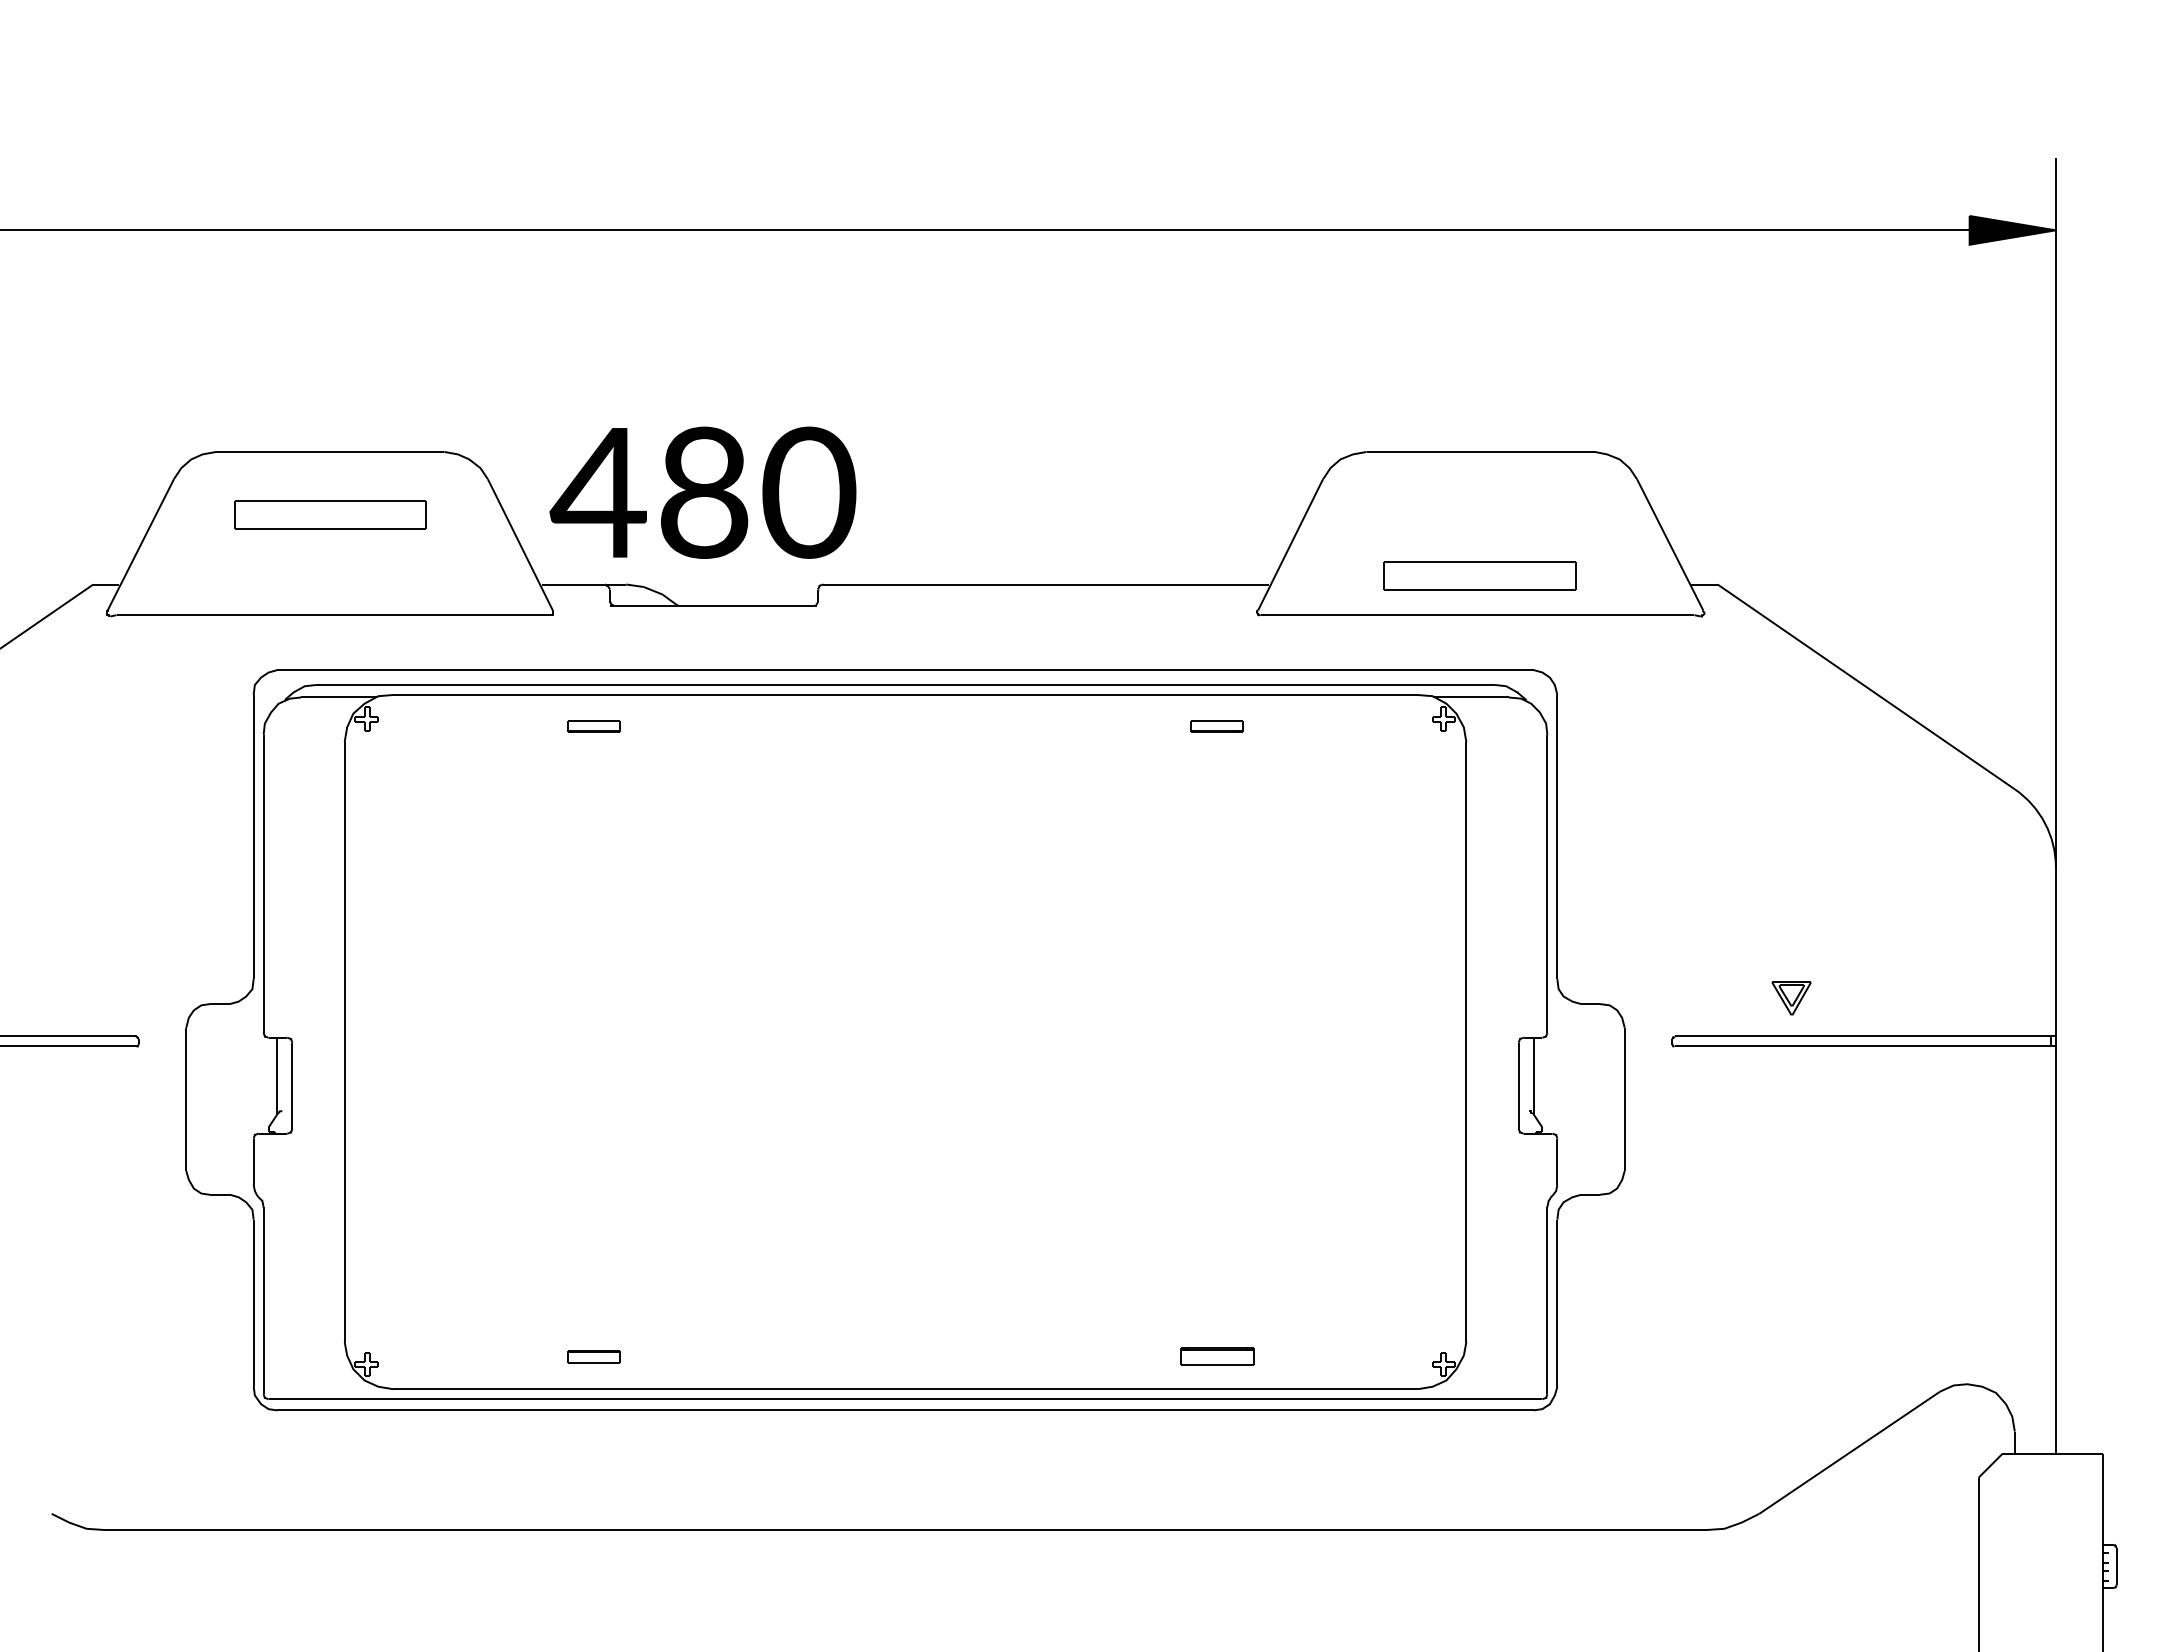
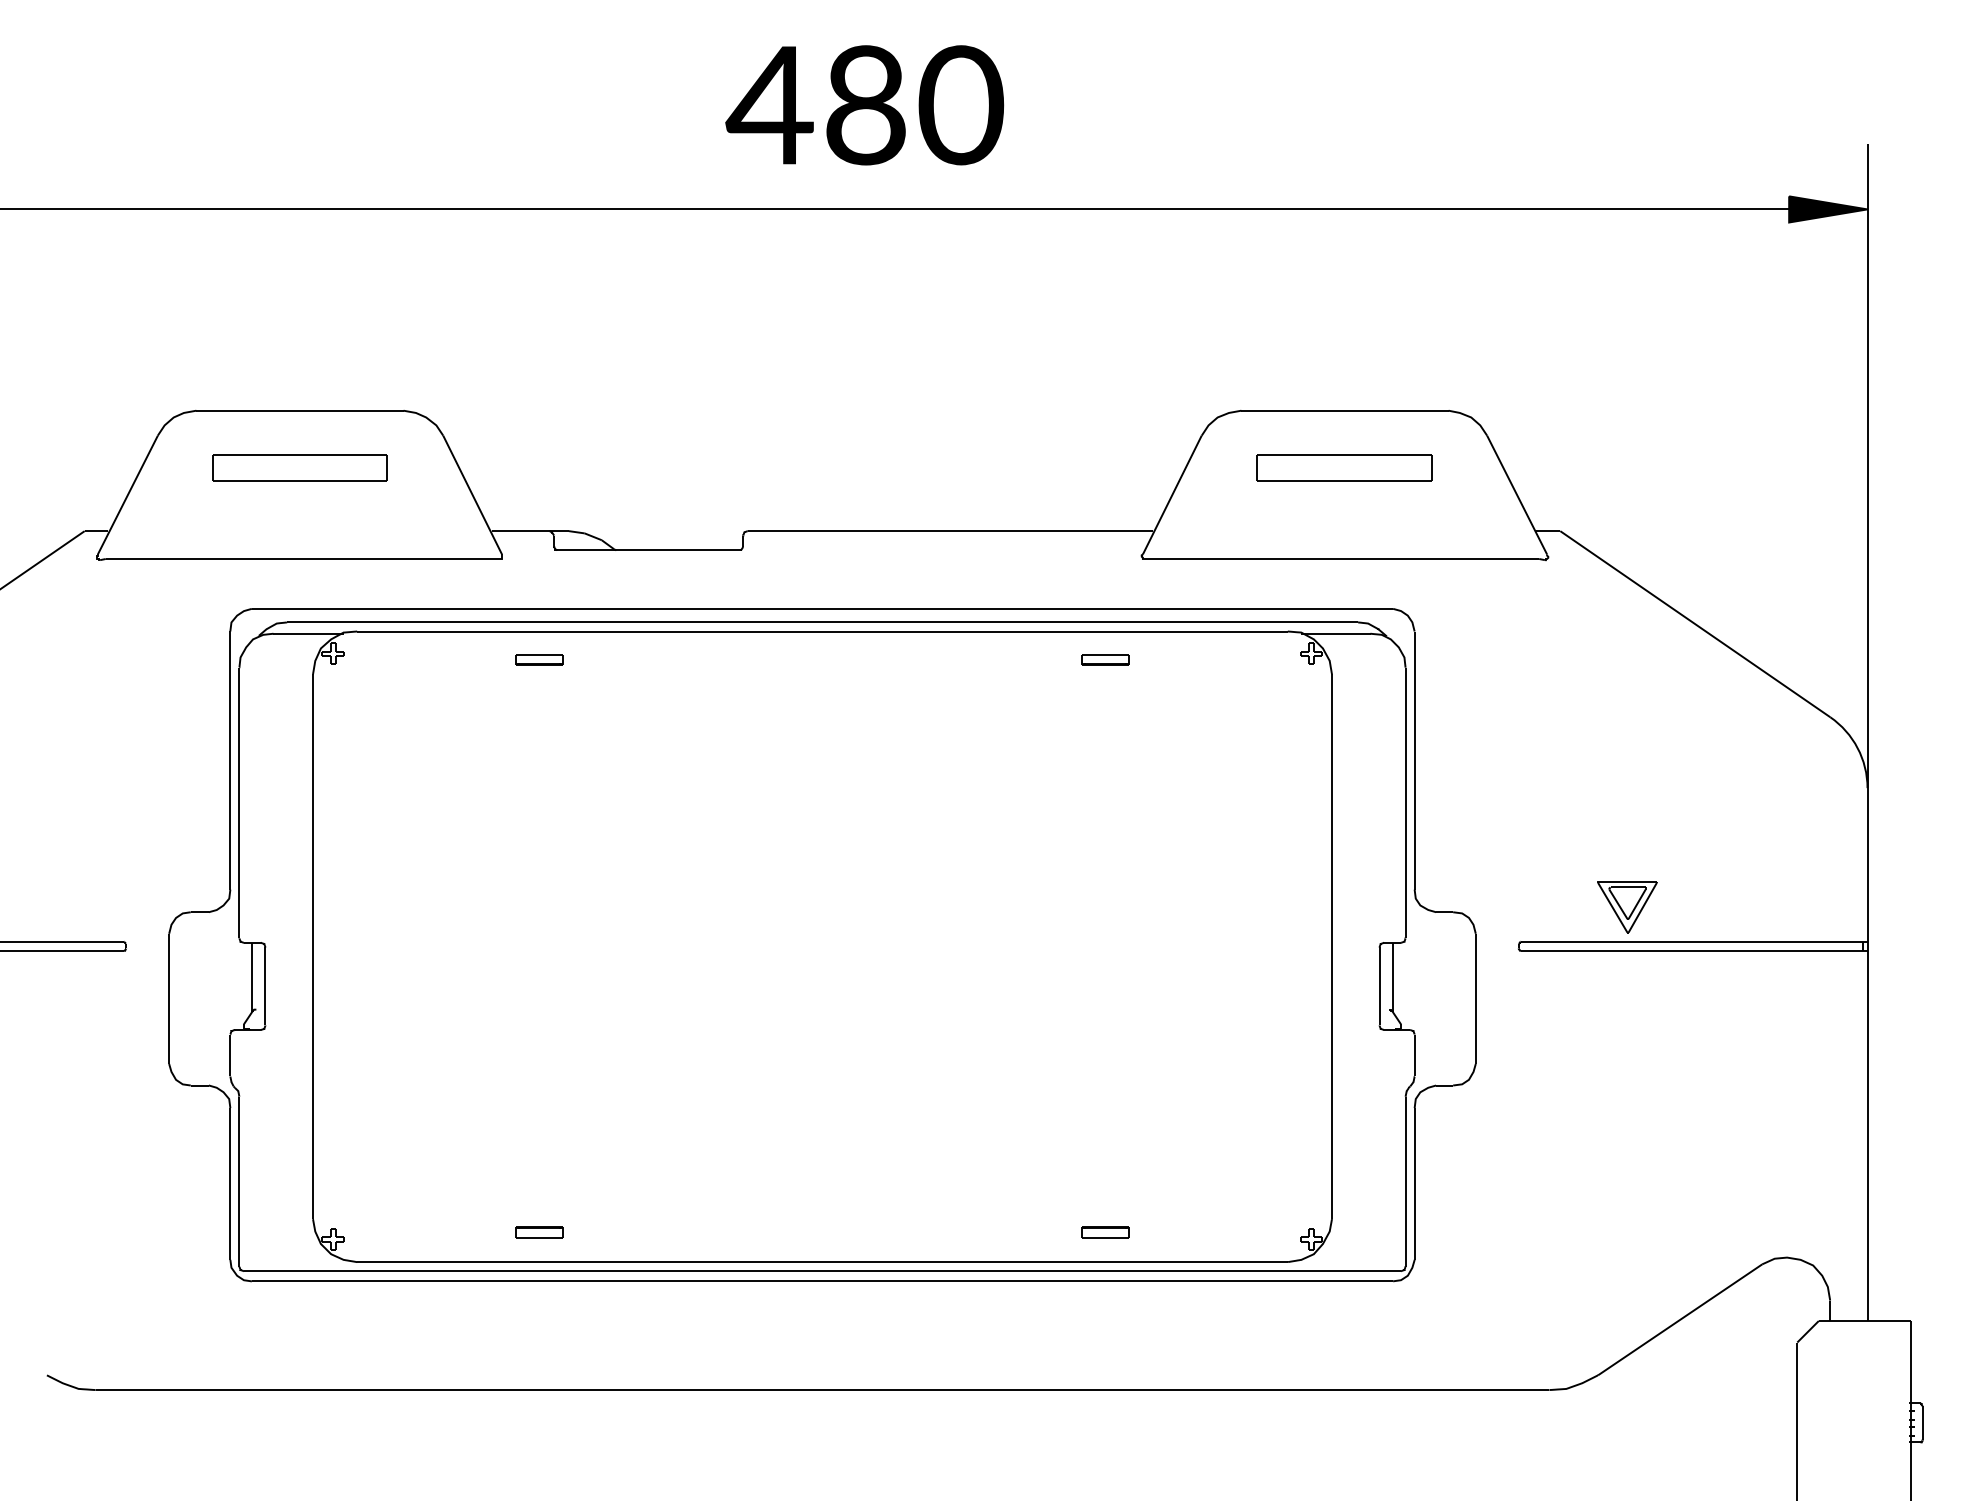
text: (702, 492) -> (864, 105), moved
part: (1479, 575) -> (1343, 467), moved
part: (1791, 998) -> (1627, 907), size x1.67
part: (1216, 1356) -> (1105, 1232), size x0.71

